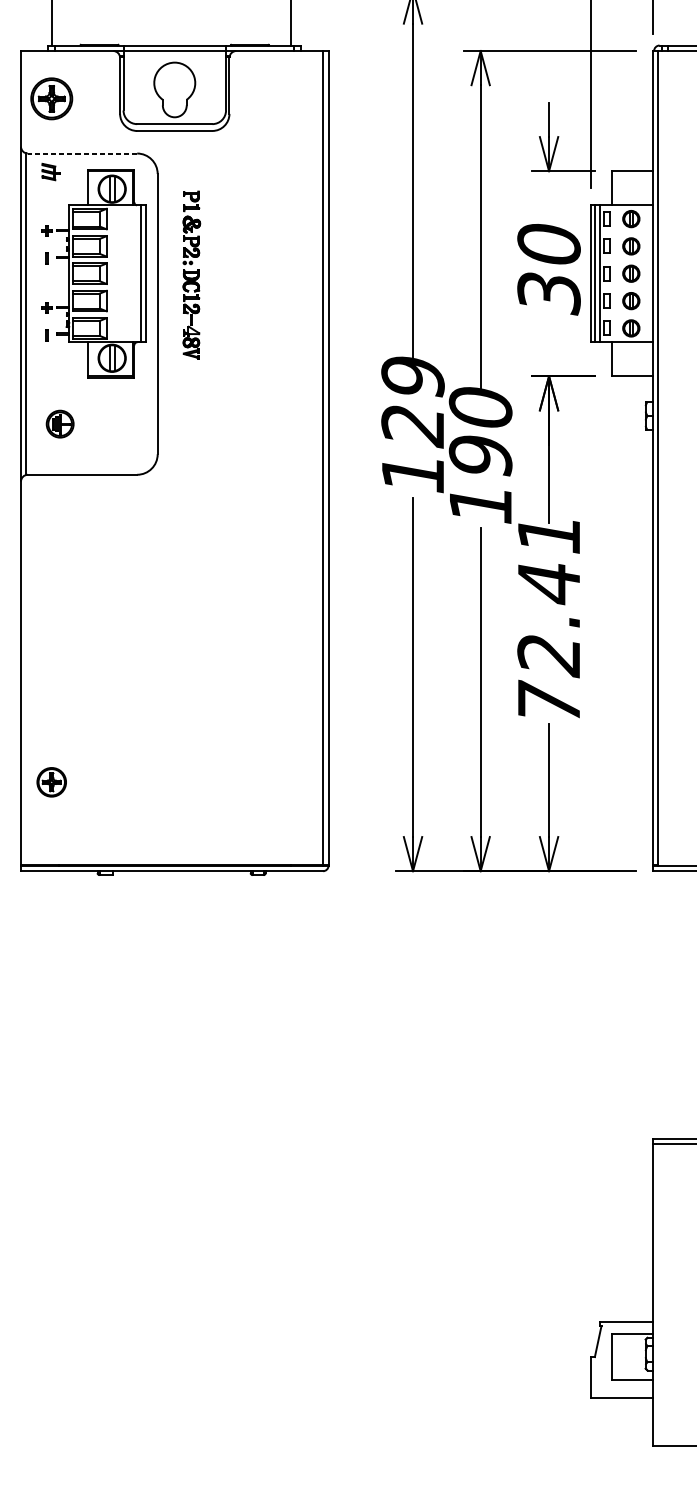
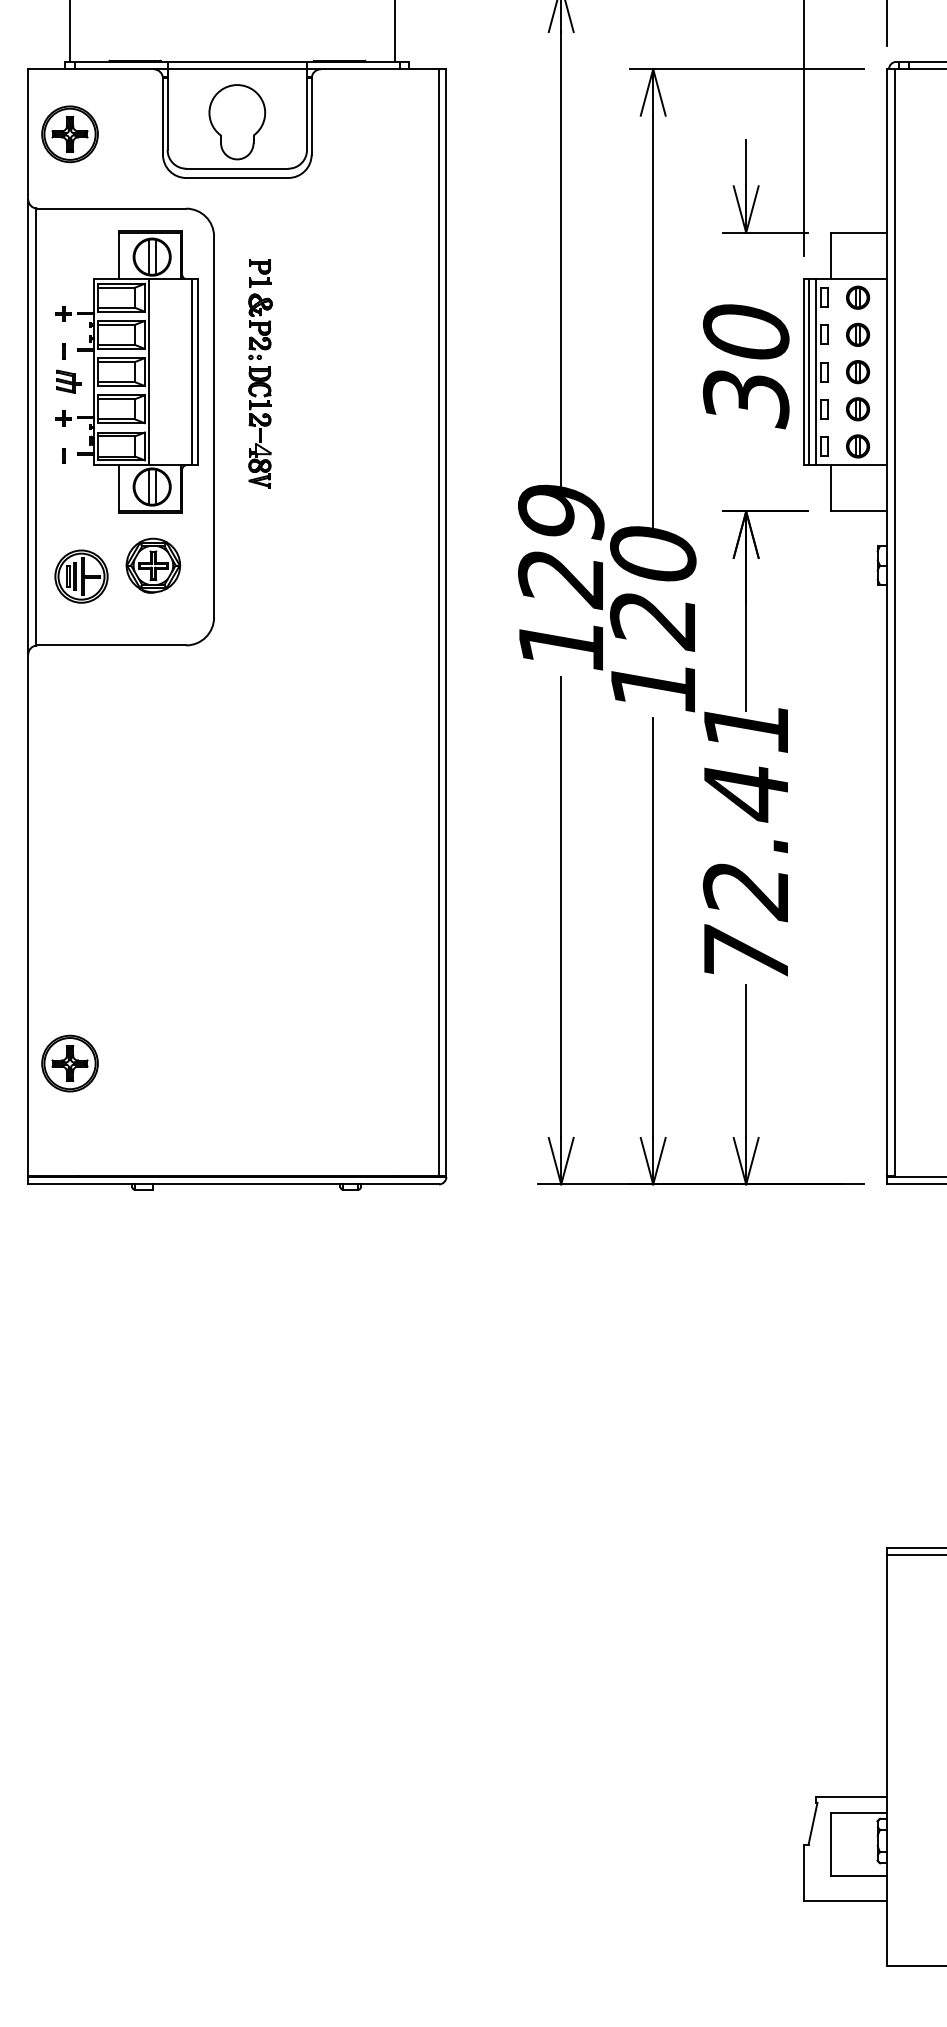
line: (82, 153) -> (111, 208), dashed -> solid
part: (50, 171) -> (68, 381), moved
line: (110, 274) -> (149, 372), added
part: (113, 415) -> (153, 565), added
part: (60, 424) -> (81, 576), size x1.43
text: (480, 457) -> (653, 621), 190 -> 120
part: (51, 782) -> (69, 1063), size x1.43

